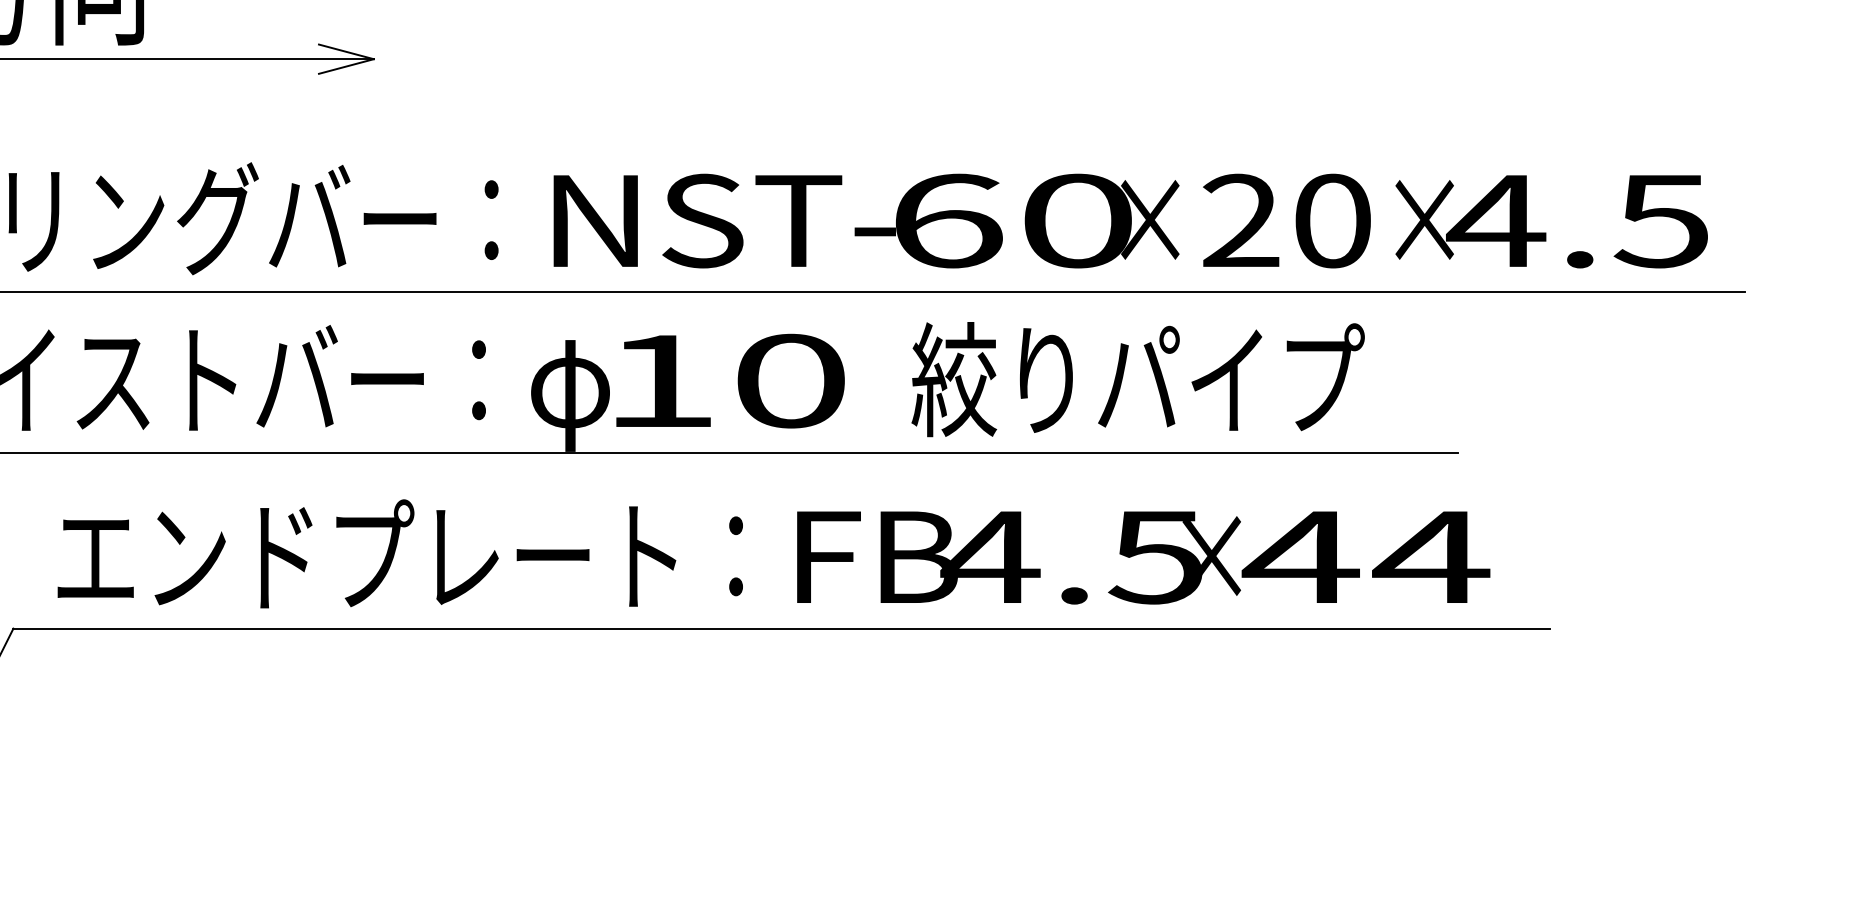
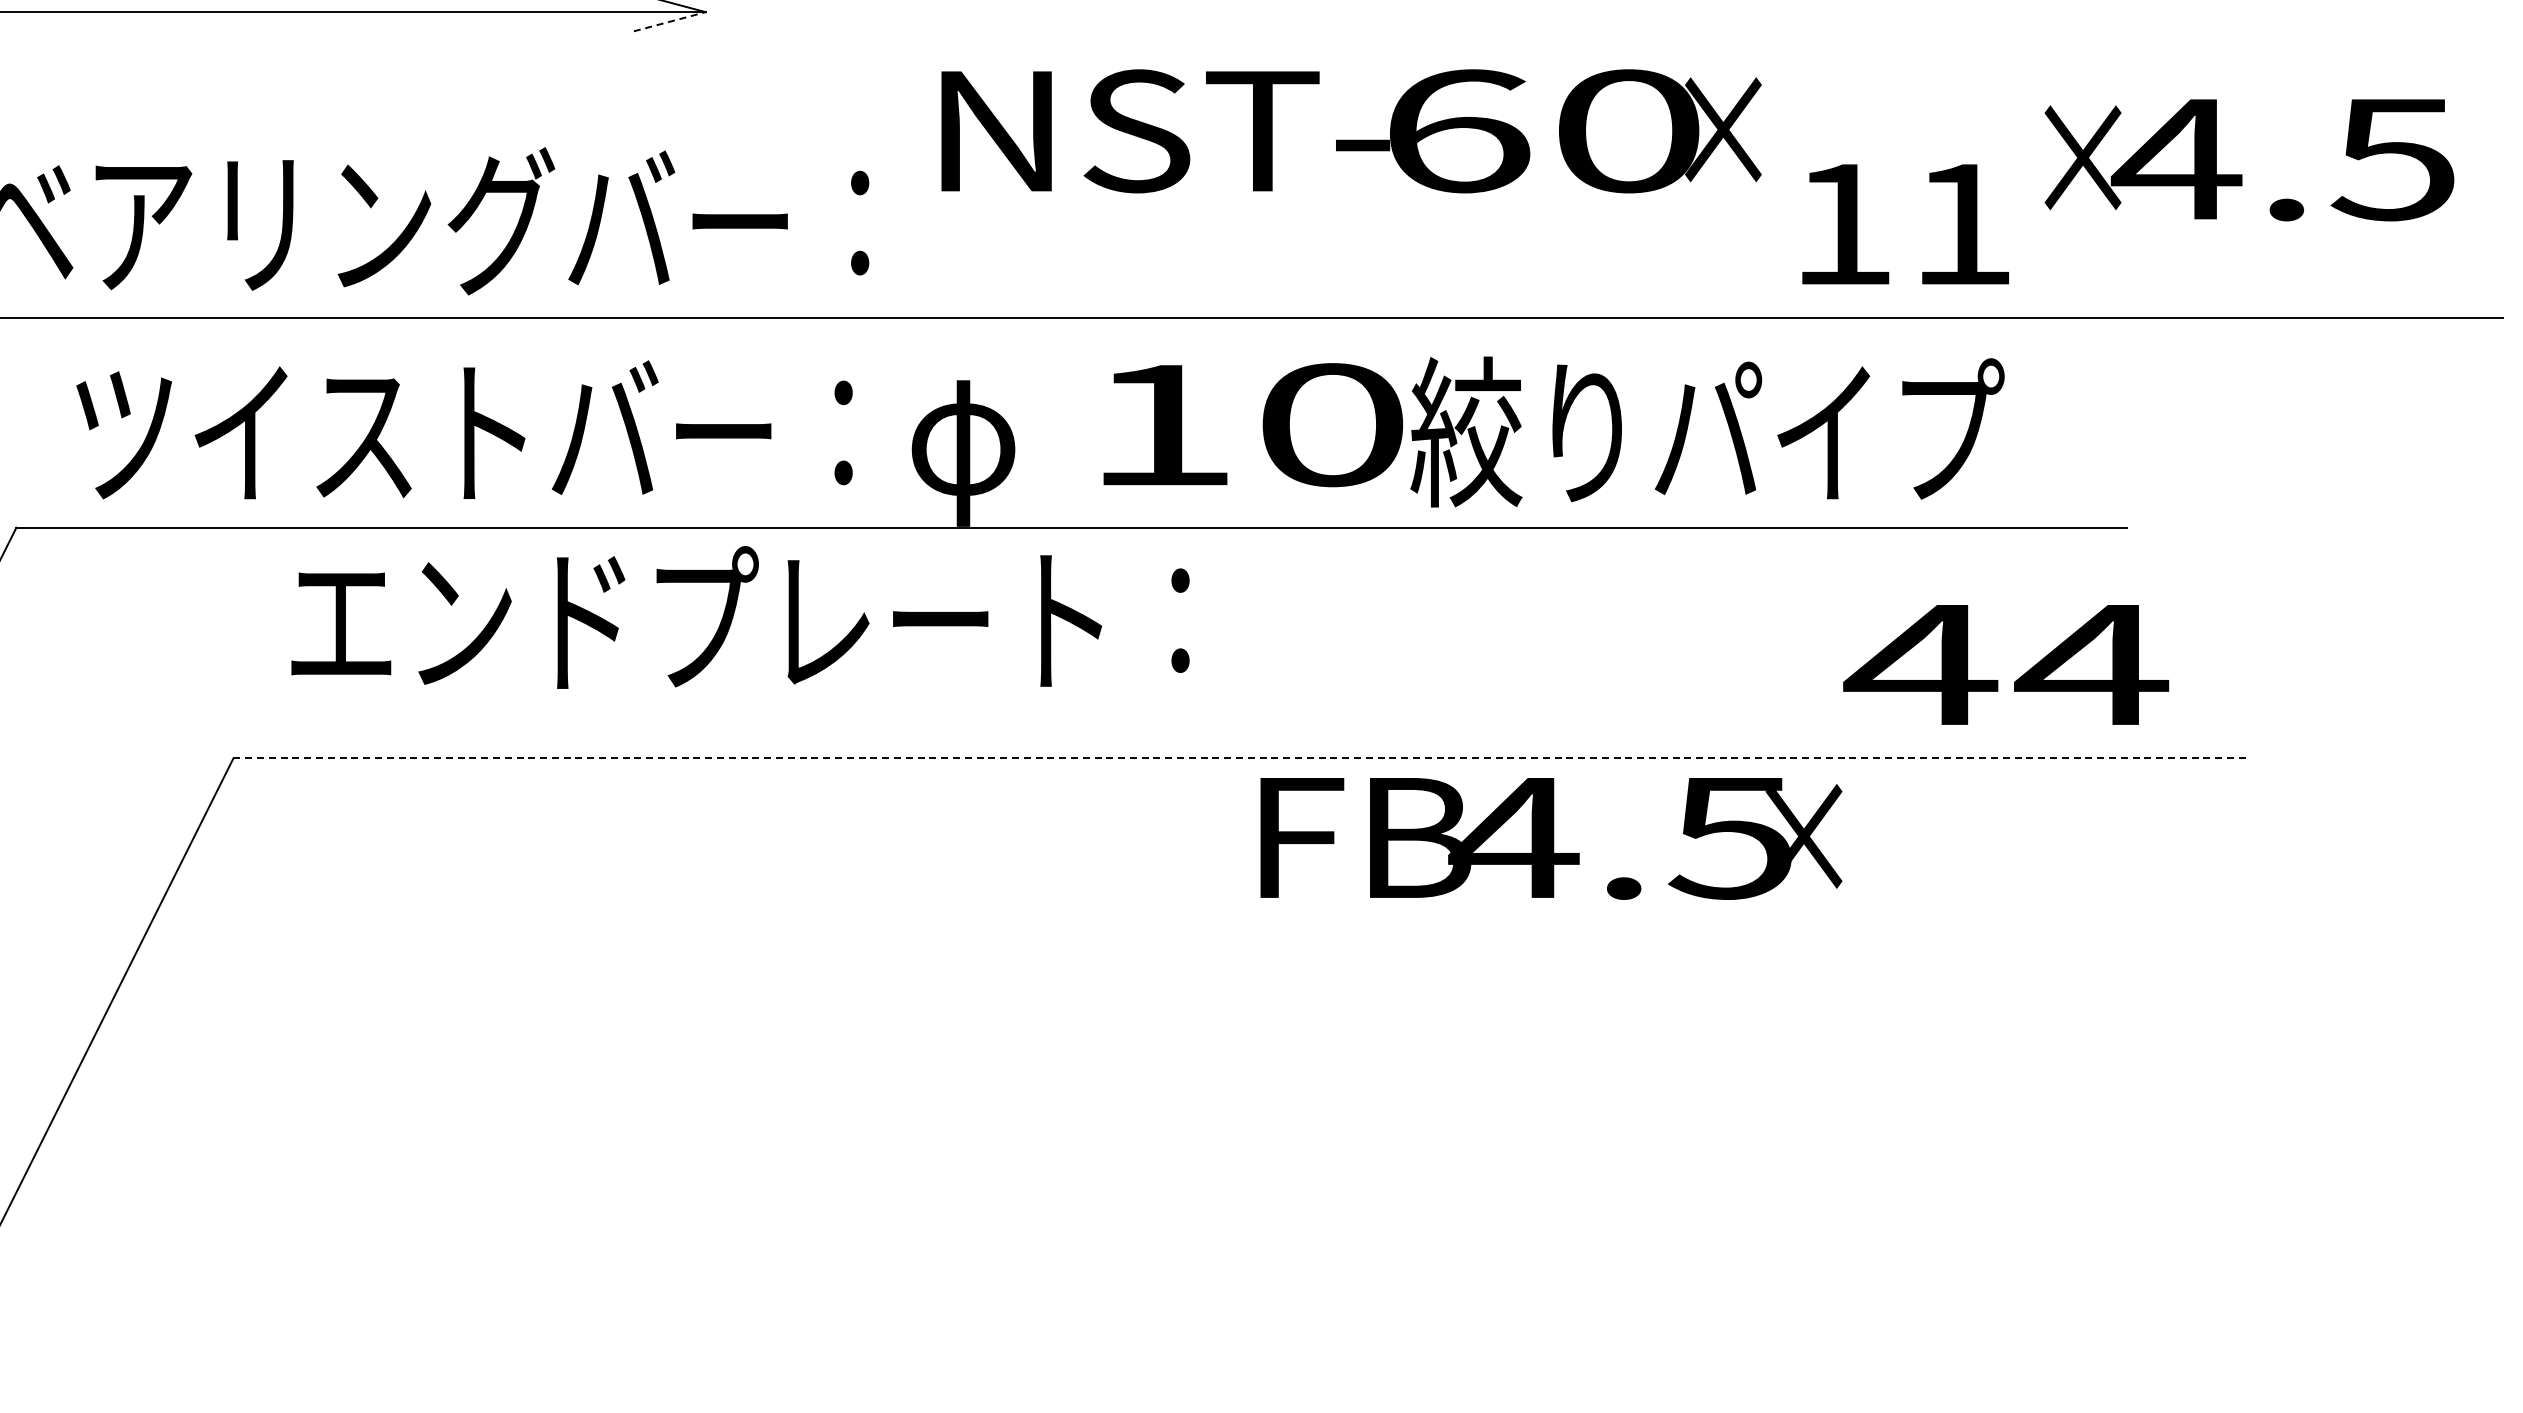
line: (346, 66) -> (670, 21), solid -> dashed
text: (866, 221) -> (1351, 131), moved
text: (1286, 221) -> (1902, 224), 20 -> 11
text: (1551, 221) -> (2249, 160), moved
text: (730, 381) -> (1253, 425), moved
text: (400, 553) -> (740, 617), moved
text: (1019, 557) -> (1551, 838), moved
line: (782, 628) -> (1241, 758), solid -> dashed

